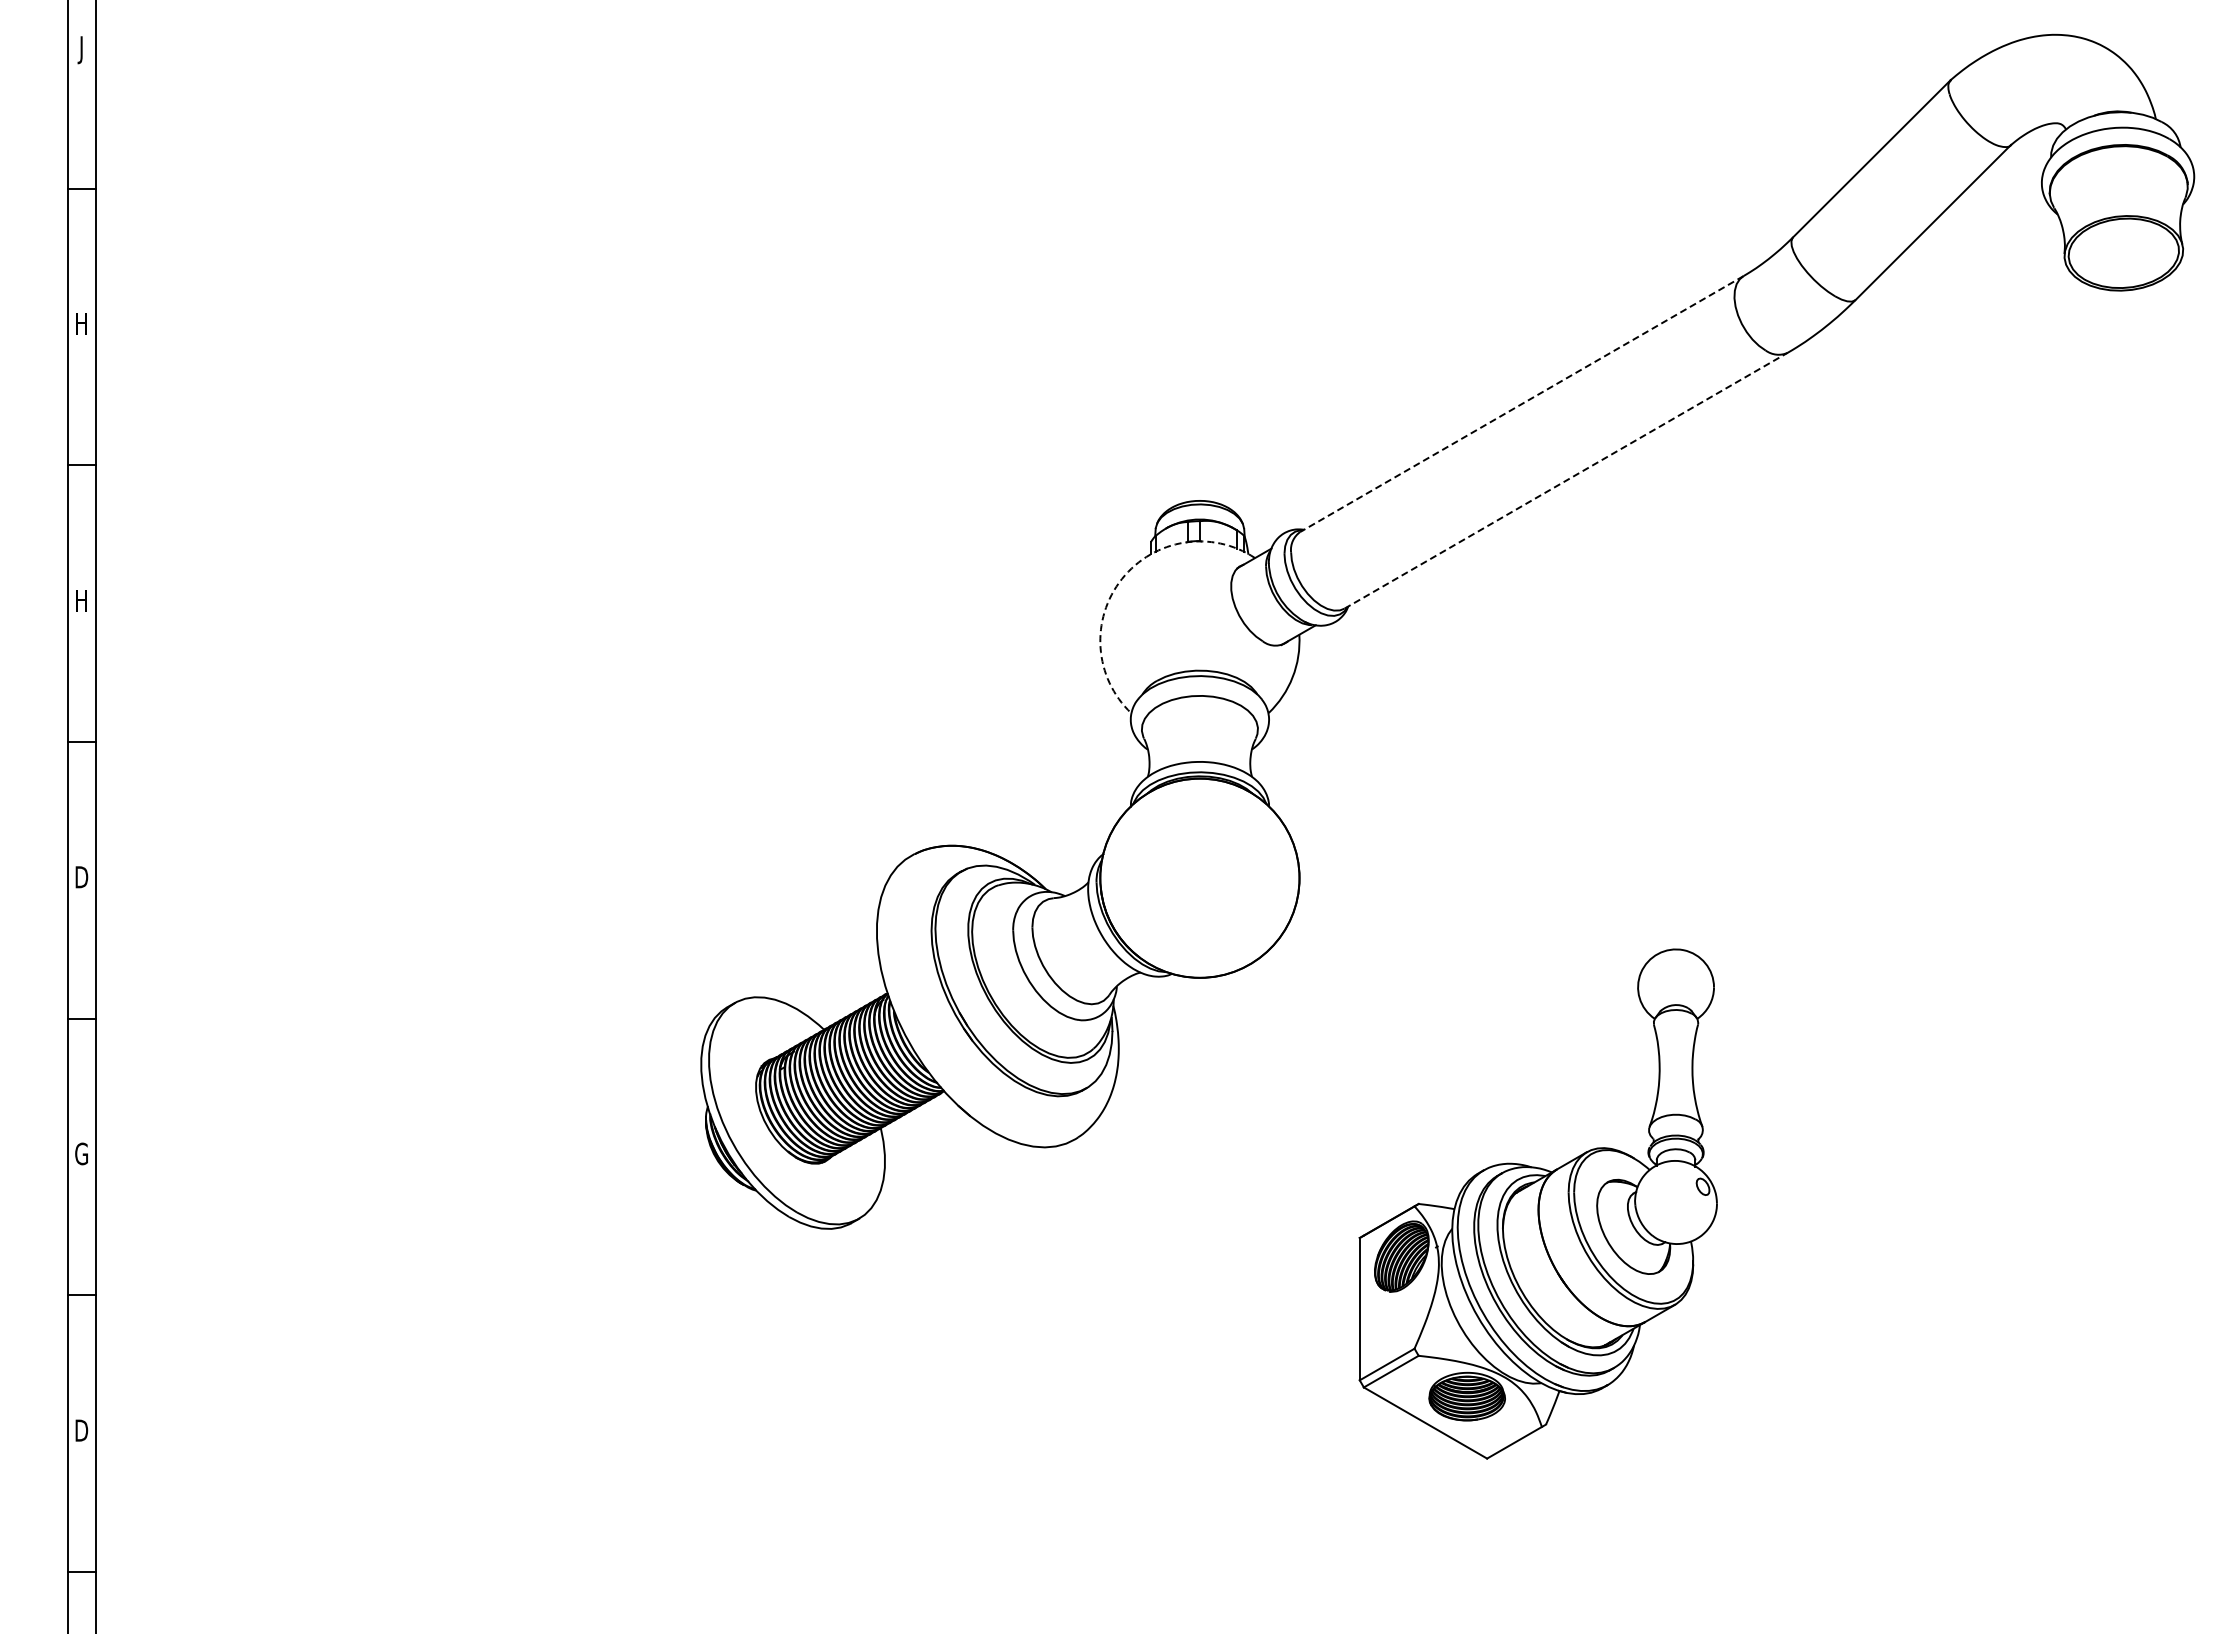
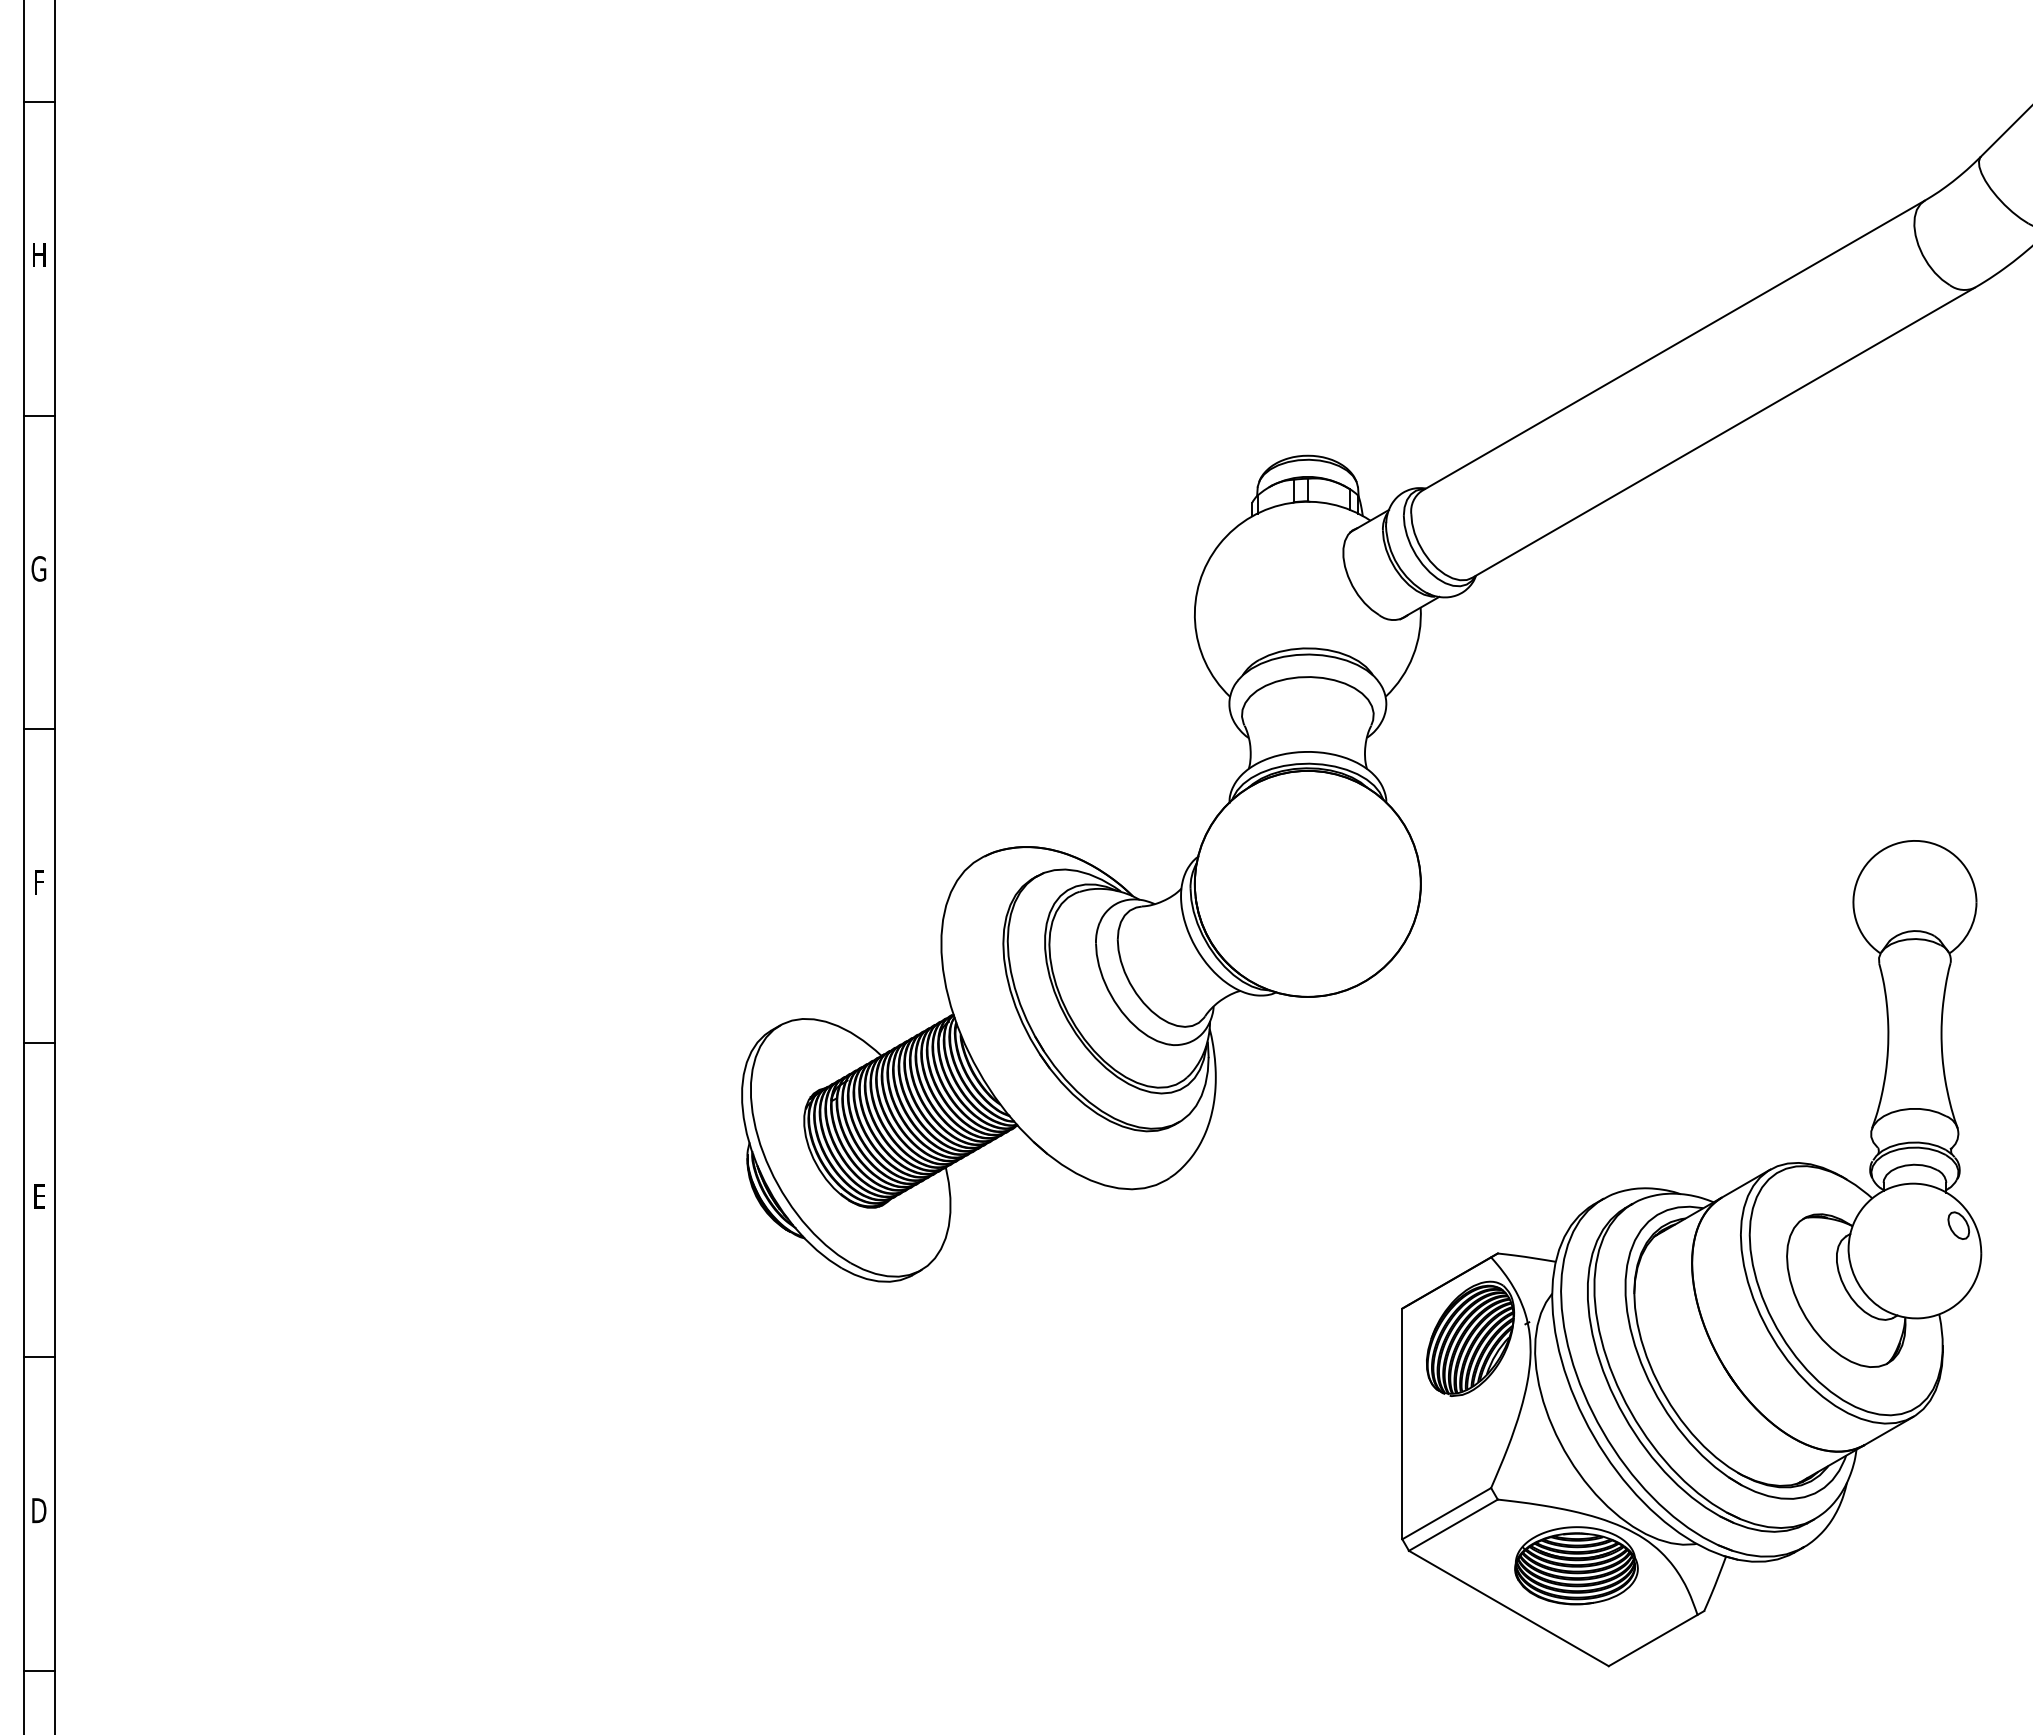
line: (1521, 404) -> (1672, 346), dashed -> solid
line: (1566, 480) -> (1723, 432), dashed -> solid
arc: (1122, 578) -> (1220, 543), dashed -> solid
text: (81, 600) -> (38, 568), H -> G
text: (81, 877) -> (38, 883), D -> F
text: (81, 1153) -> (38, 1196), G -> E
part: (1538, 1203) -> (1692, 1252), size x1.43

